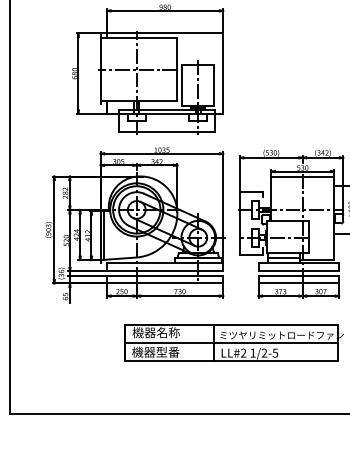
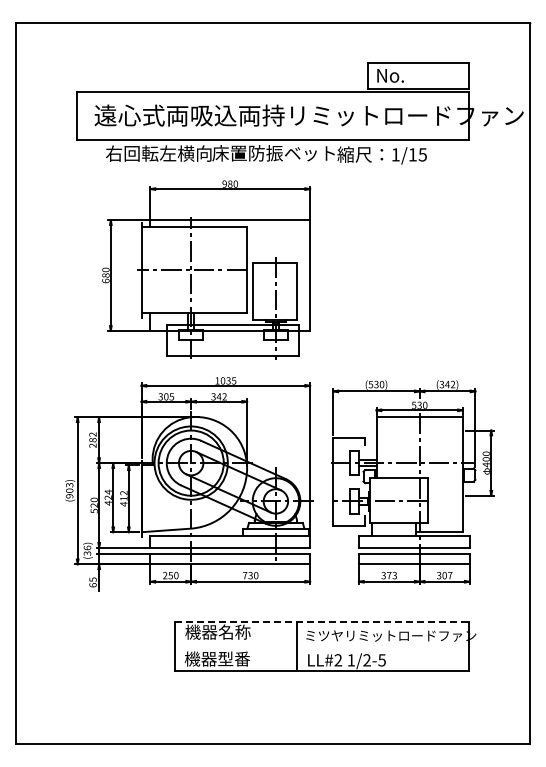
line: (103, 235) -> (145, 498), removed
line: (283, 258) -> (393, 529), removed
line: (231, 324) -> (321, 621), solid -> dashed
line: (231, 343) -> (321, 646), removed

